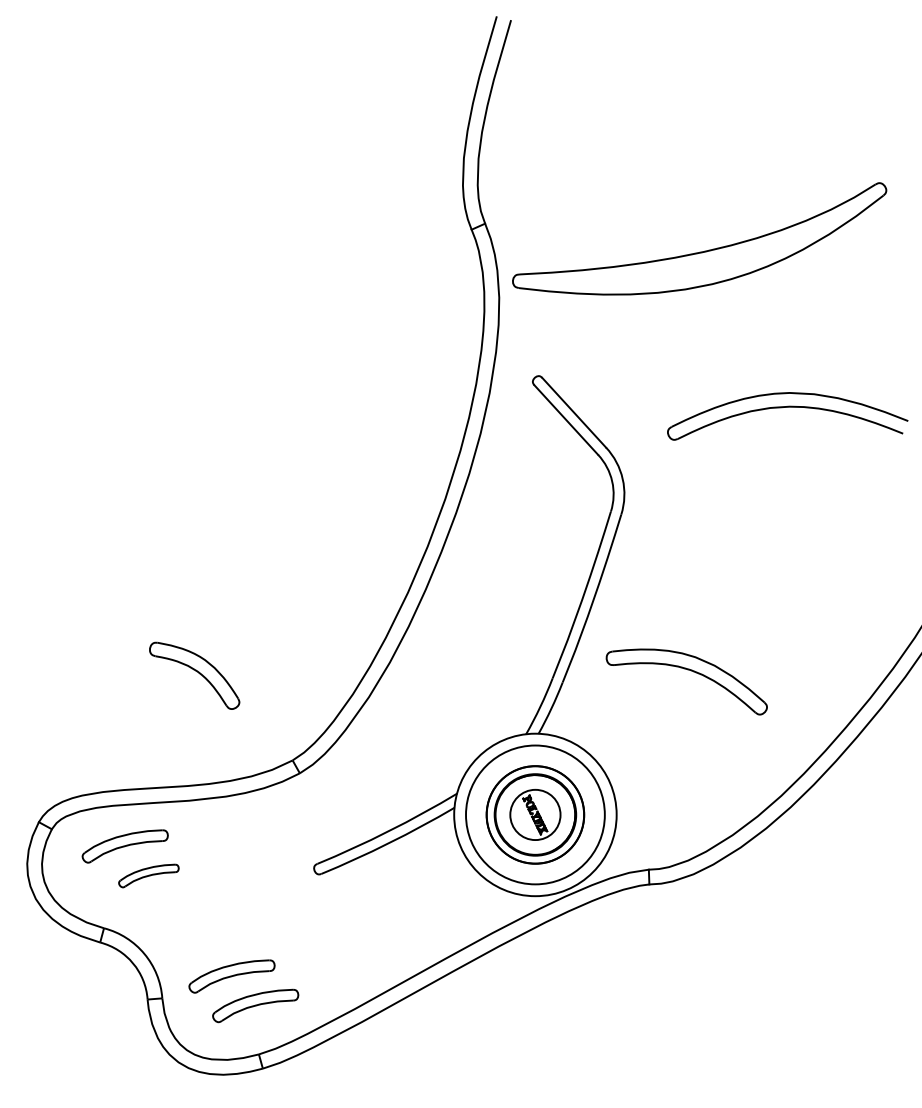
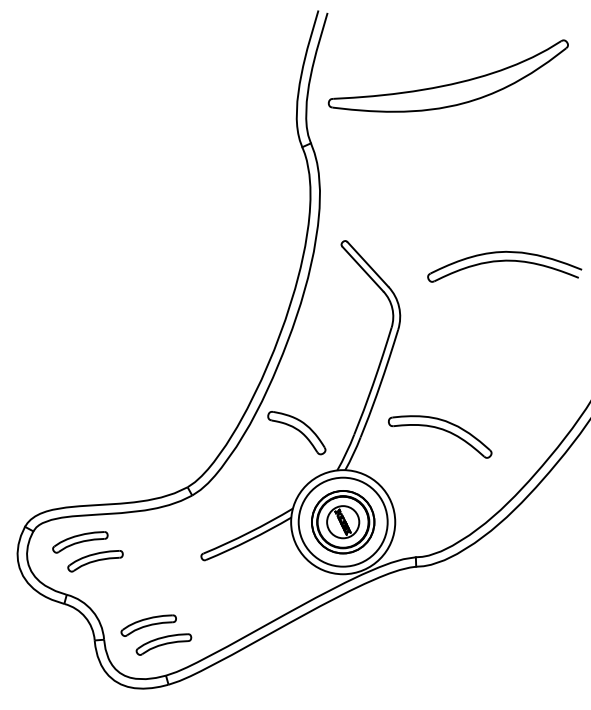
part: (701, 250) -> (449, 83), moved
part: (194, 676) -> (296, 433), moved
part: (148, 876) -> (95, 561), size x1.43

